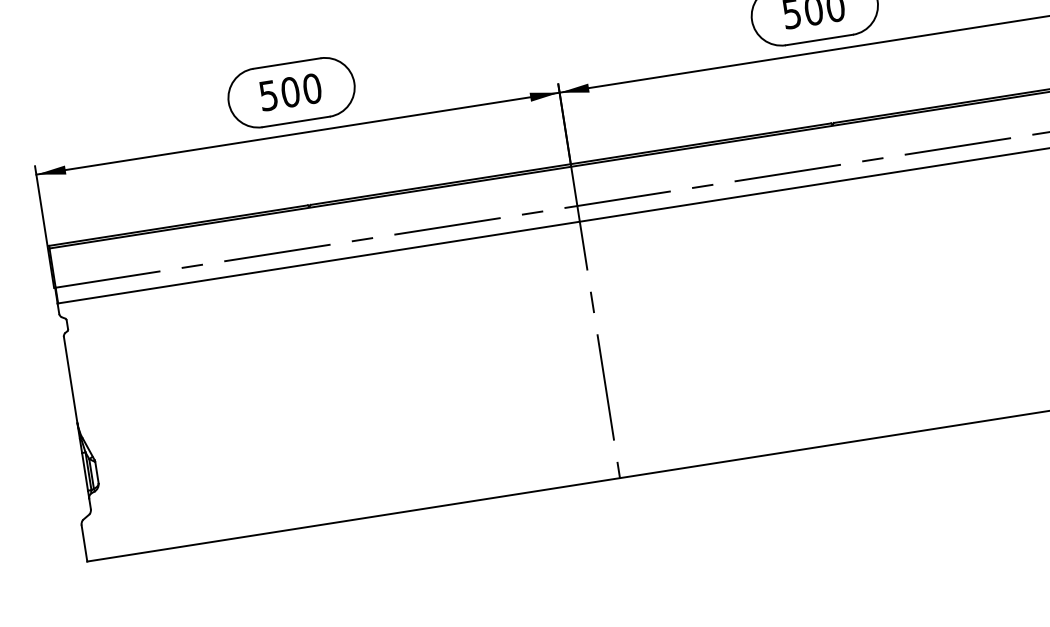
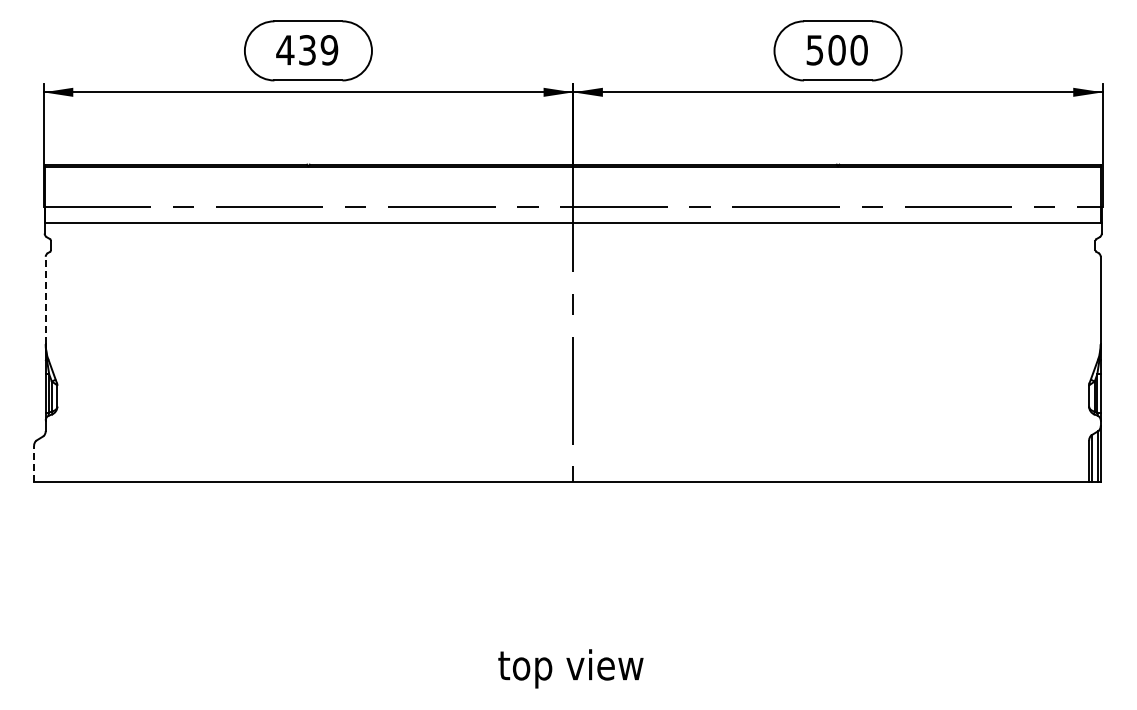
text: (290, 92) -> (307, 50), 500 -> 439
line: (70, 380) -> (45, 300), solid -> dashed
line: (84, 542) -> (34, 463), solid -> dashed

